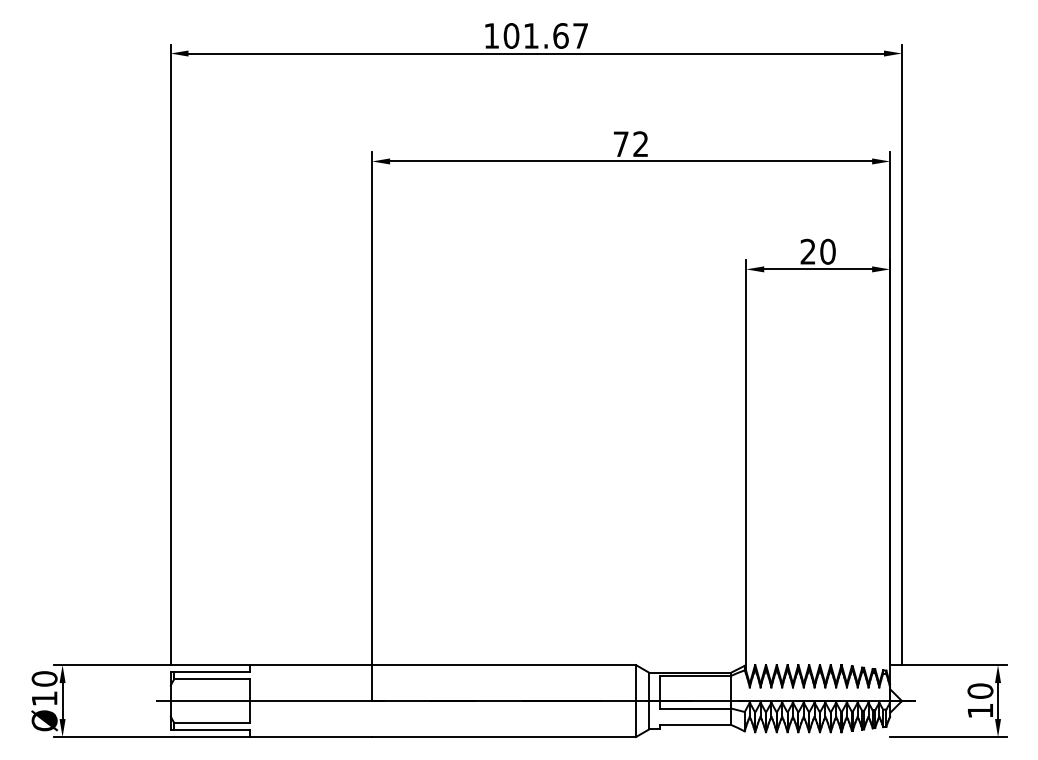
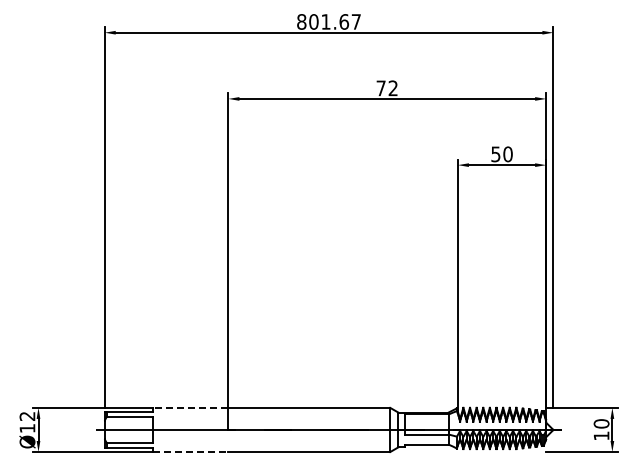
text: (491, 35) -> (301, 21), 101.67 -> 801.67
text: (807, 252) -> (495, 154), 20 -> 50
line: (310, 664) -> (190, 407), solid -> dashed
text: (44, 679) -> (27, 416), Ø10 -> Ø12
line: (310, 737) -> (190, 452), solid -> dashed

